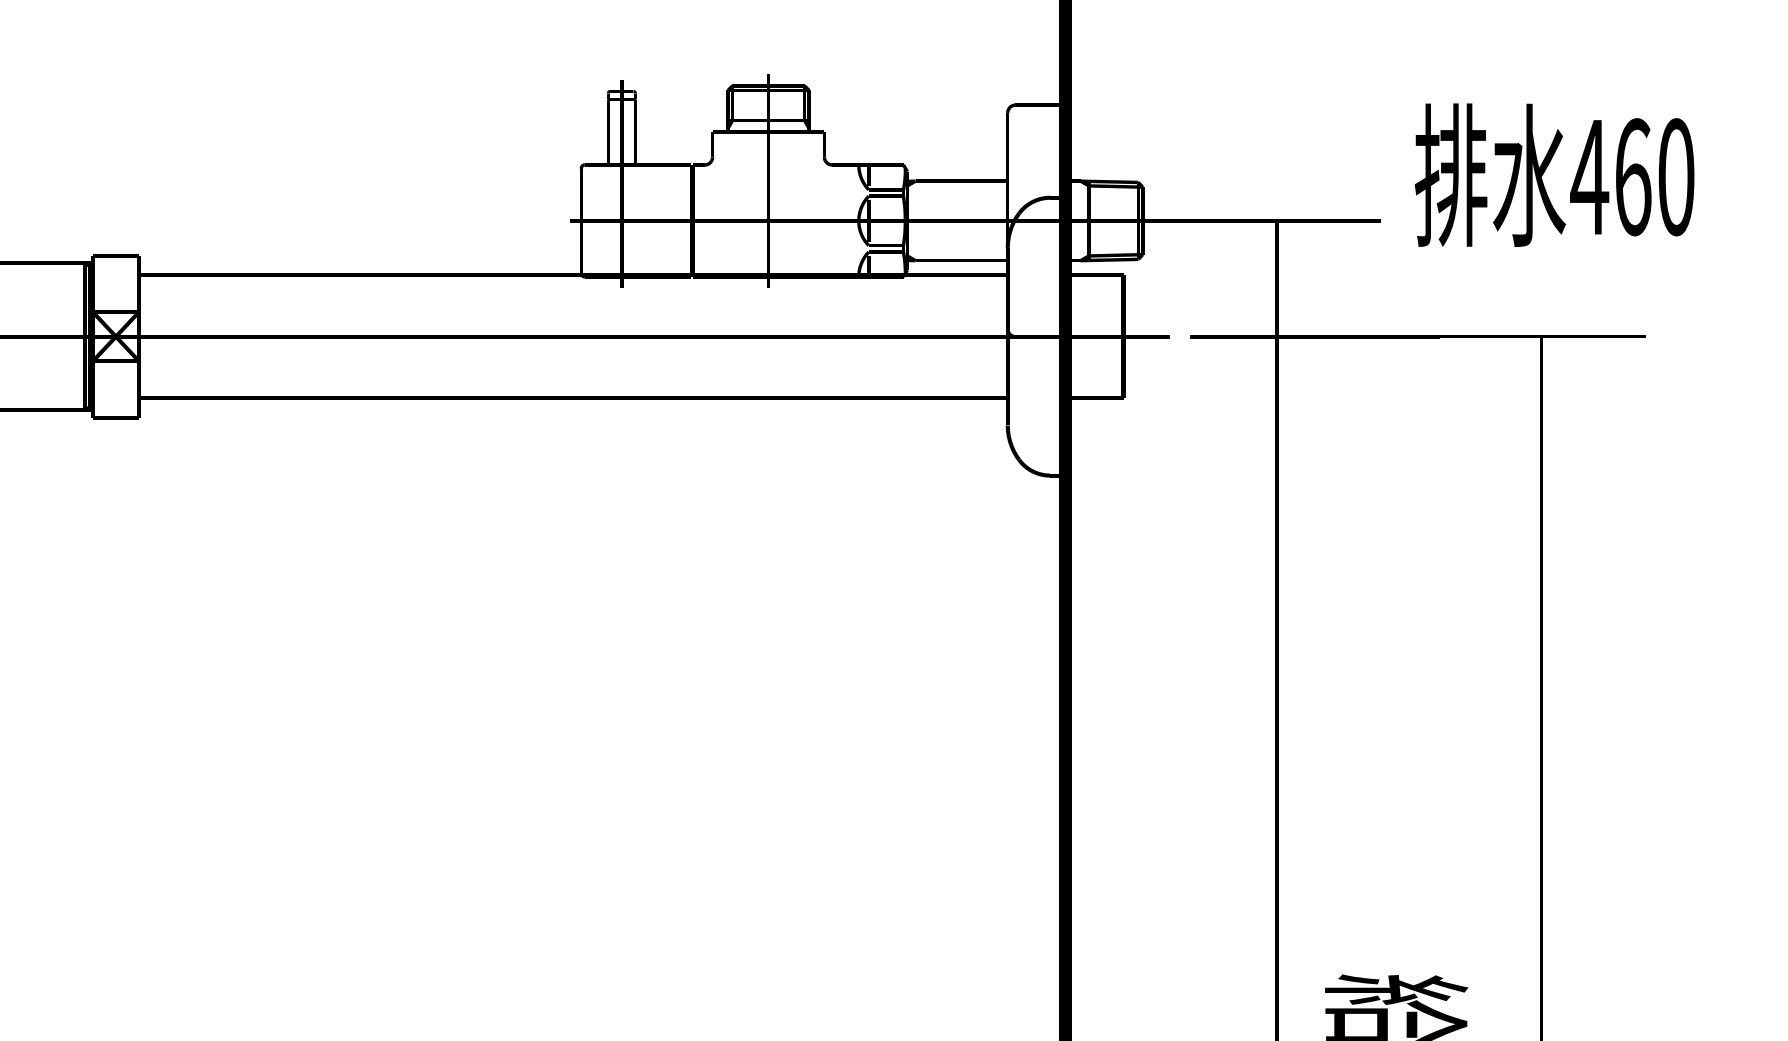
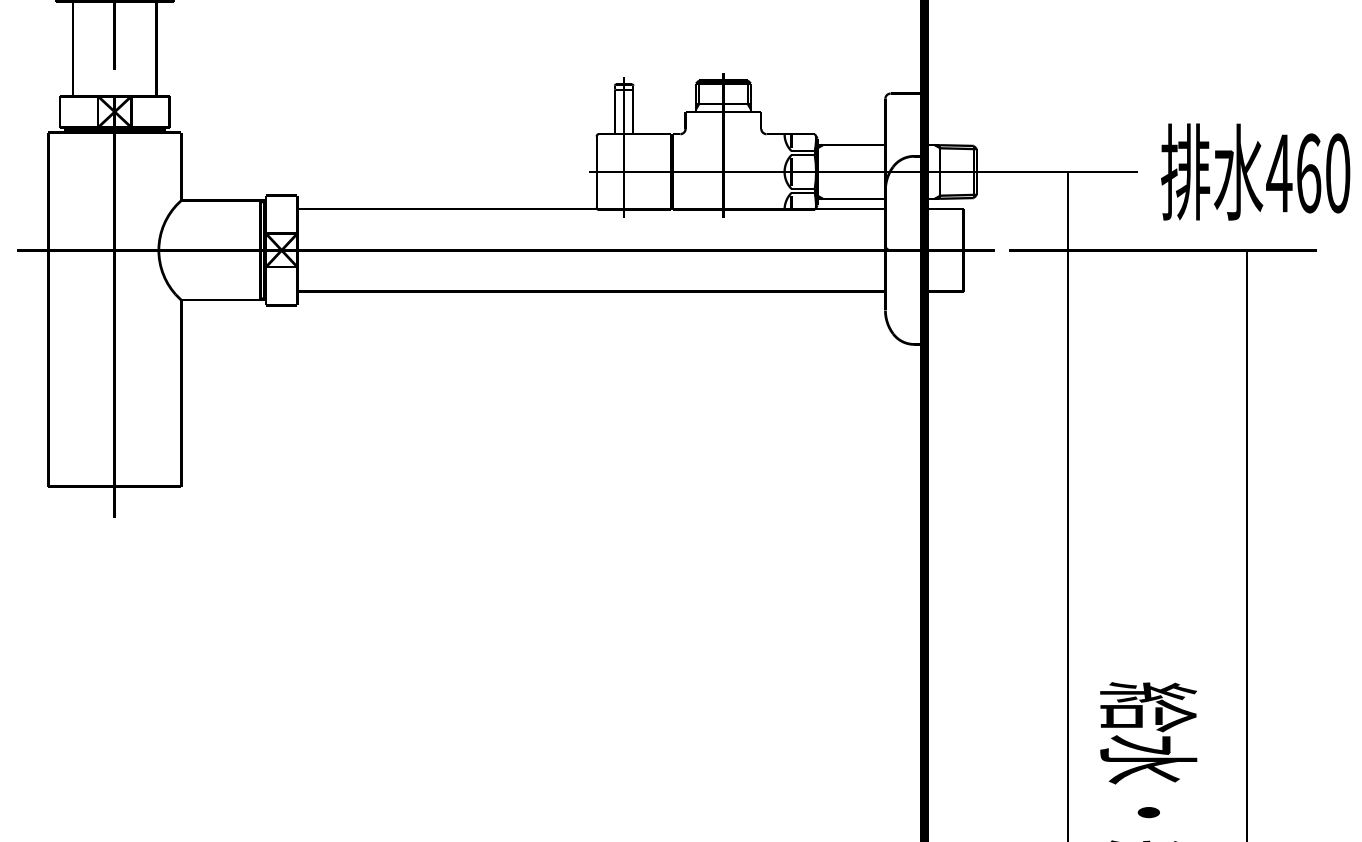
text: (1554, 174) -> (1255, 171), moved

